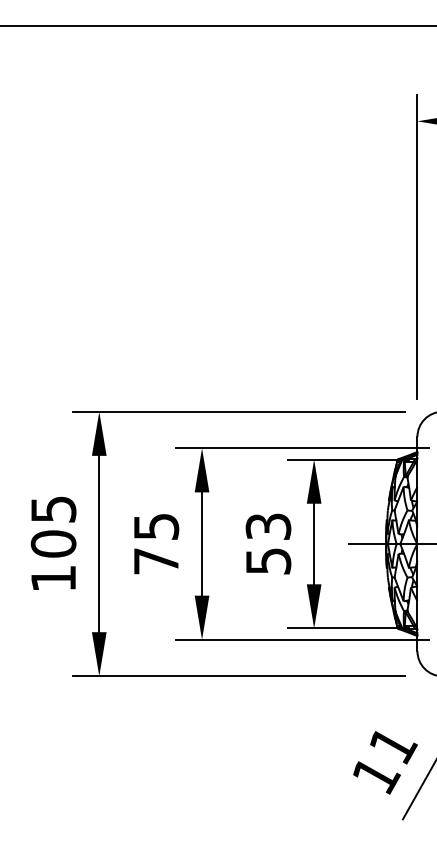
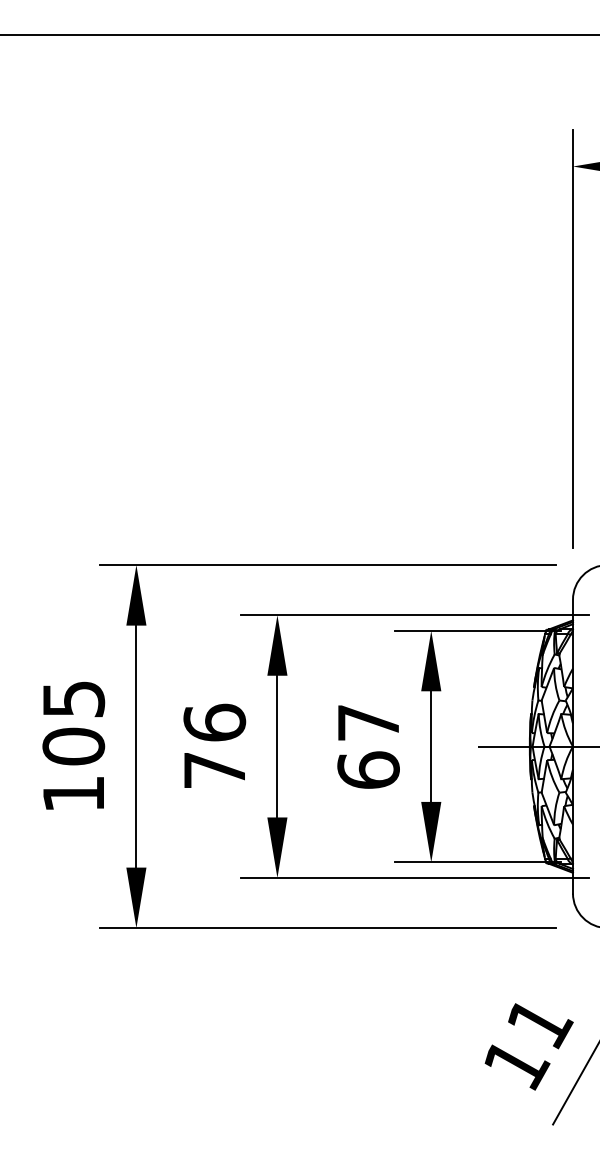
text: (156, 526) -> (214, 722), 75 -> 76
text: (268, 543) -> (368, 746), 53 -> 67

